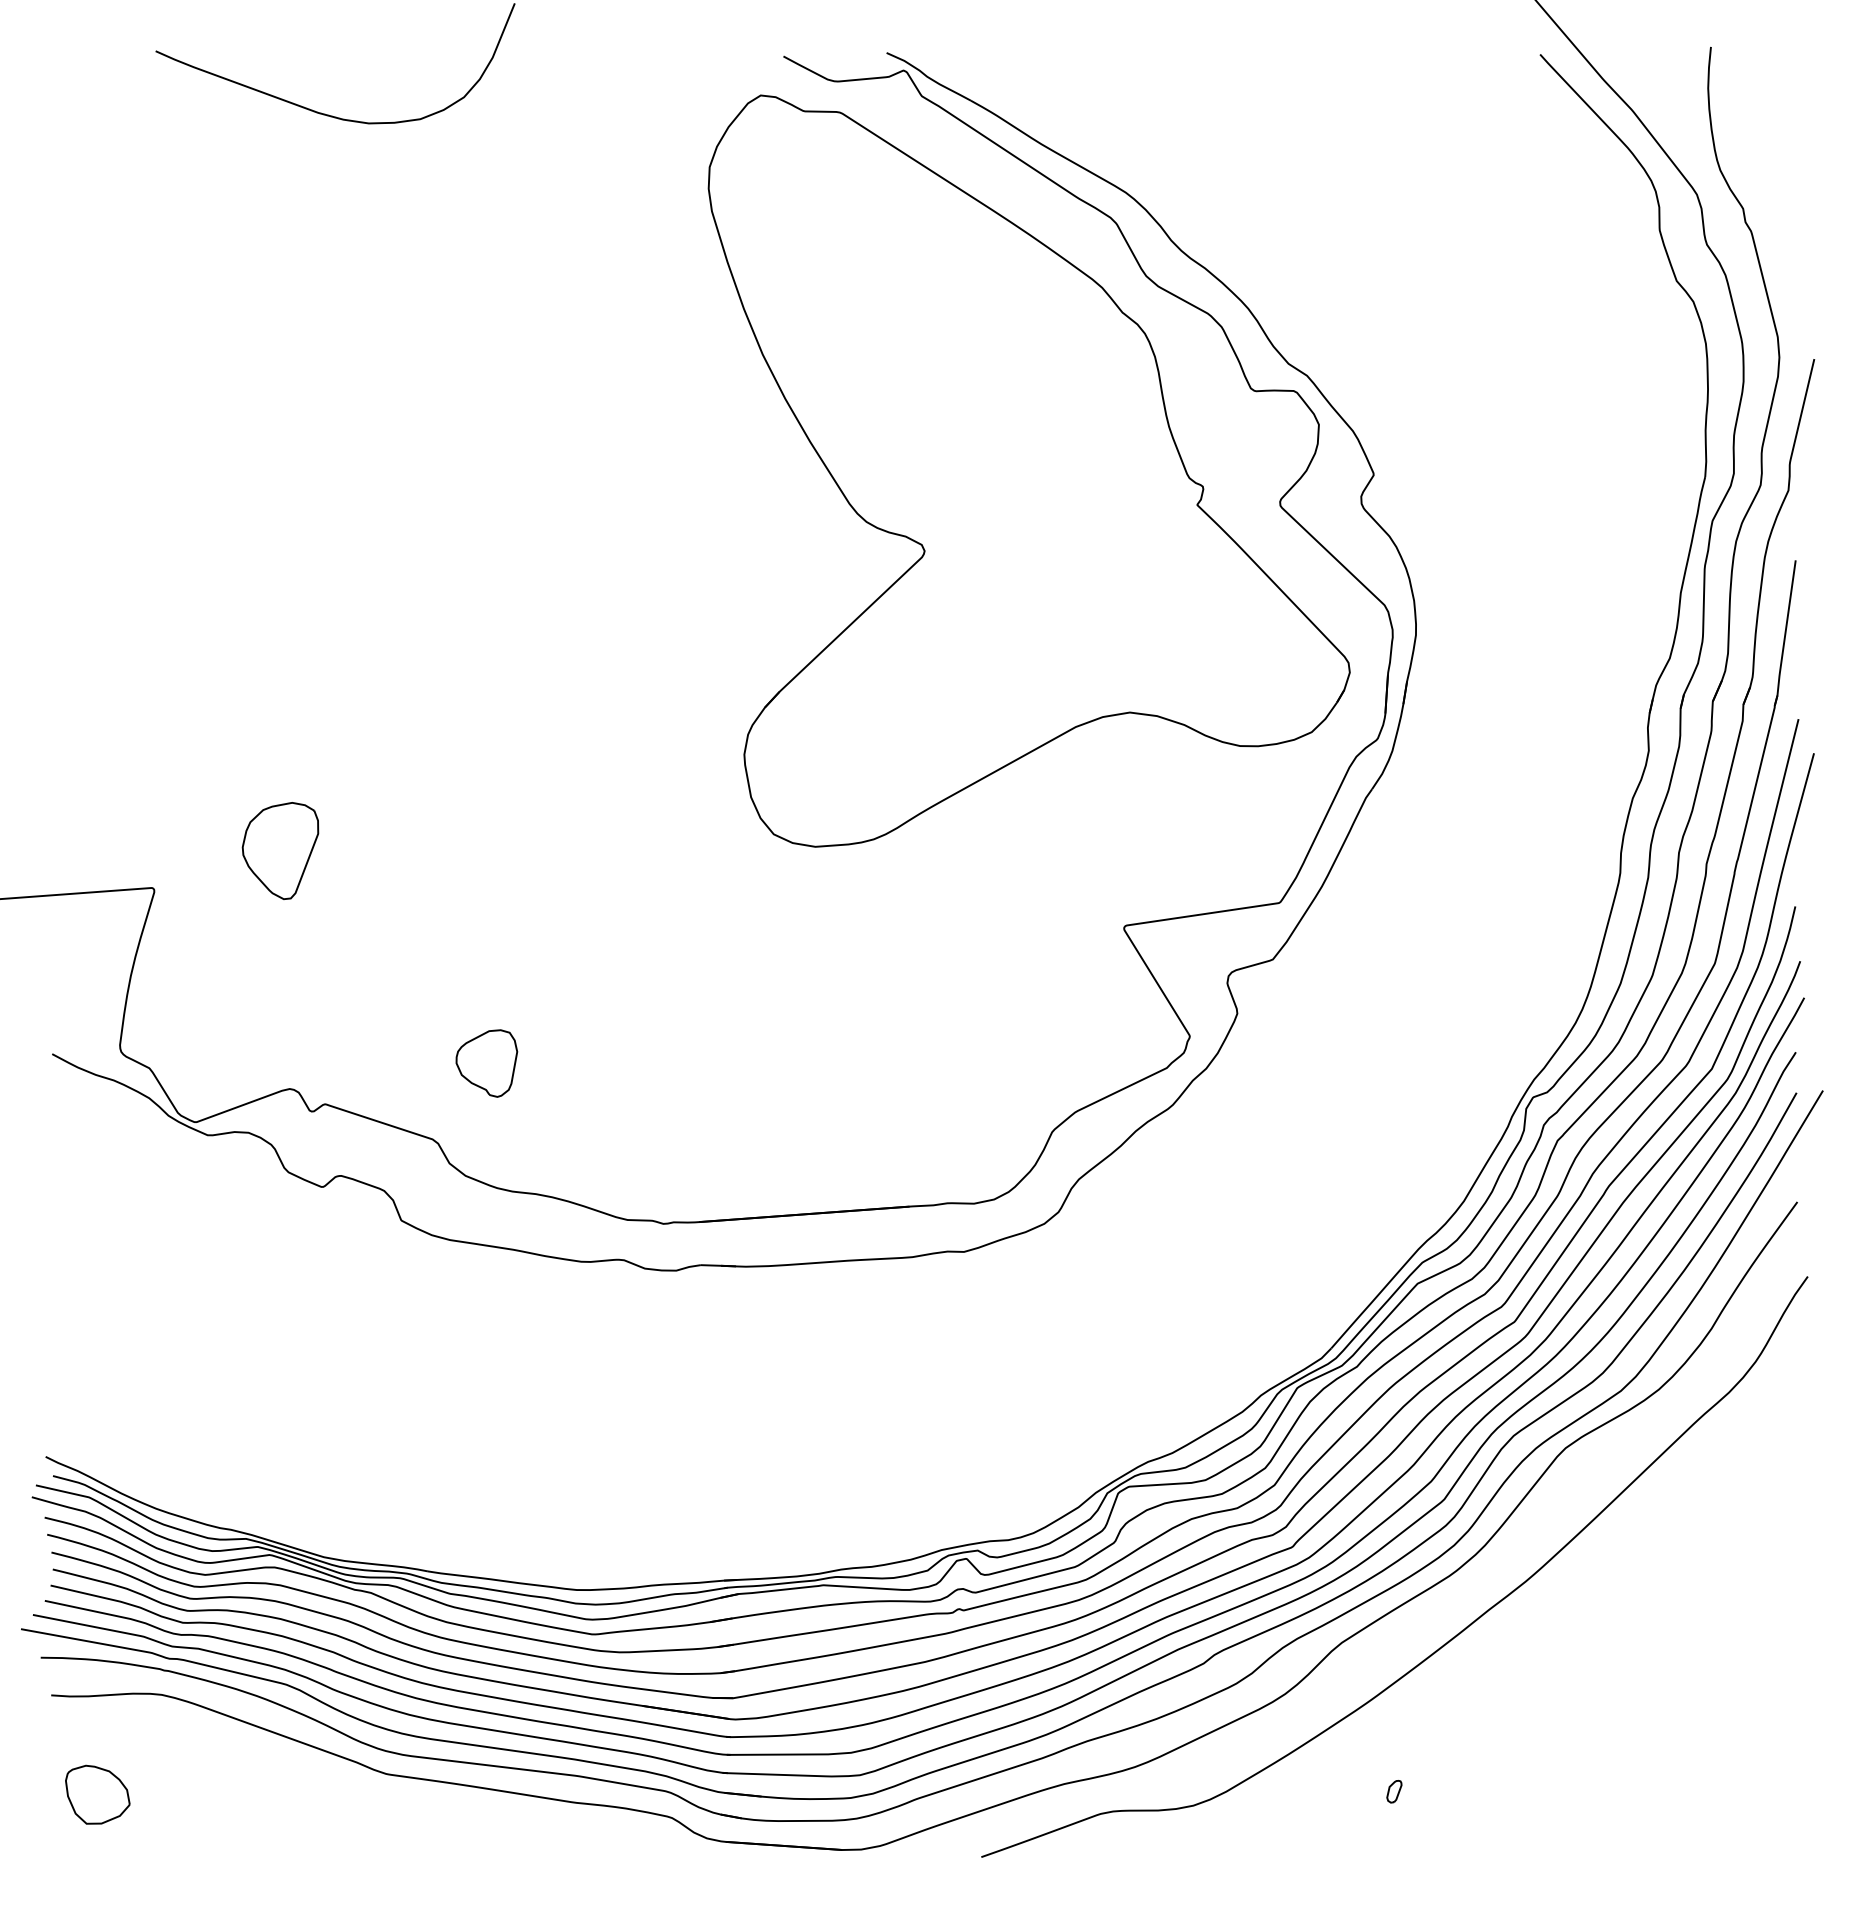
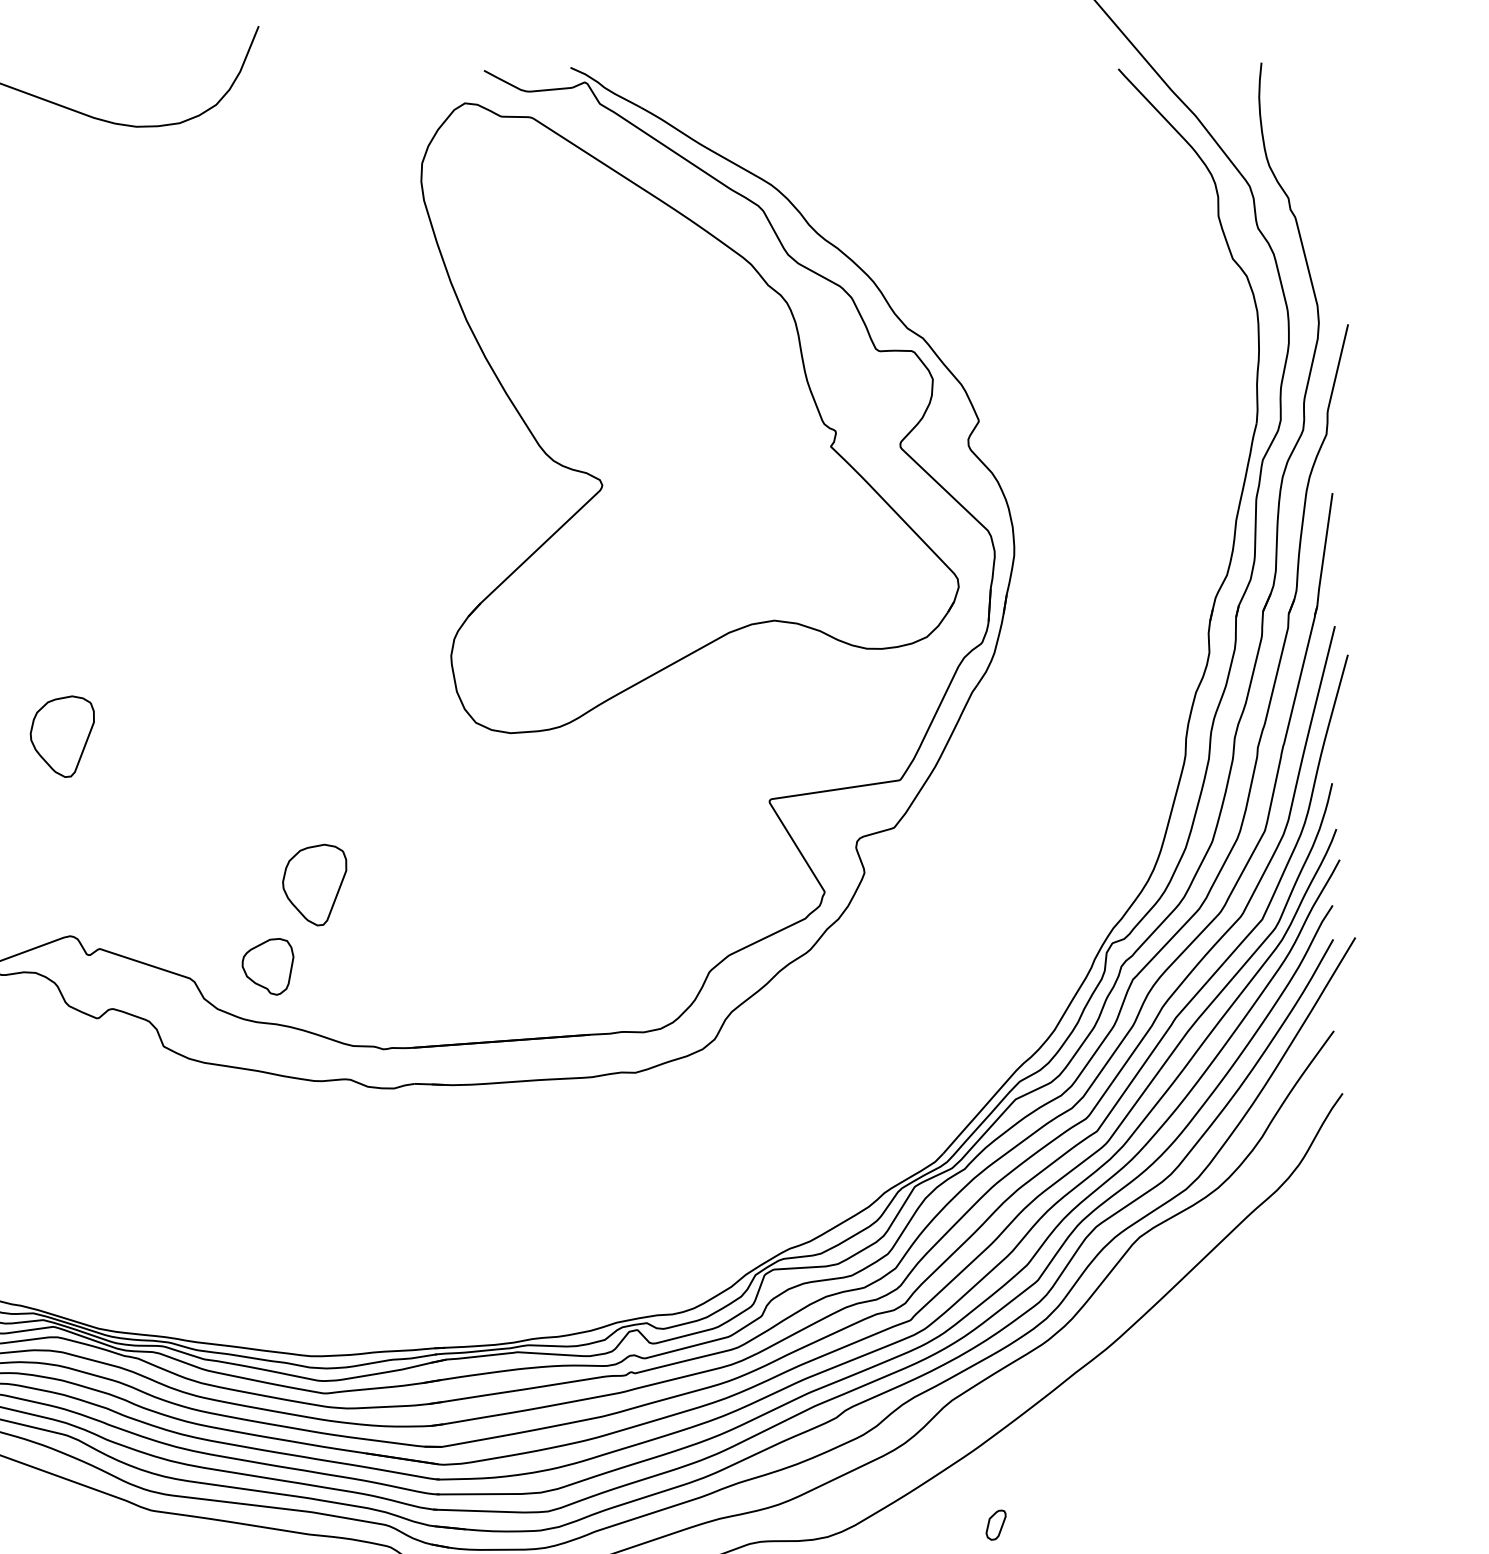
part: (581, 1027) -> (314, 884), added
part: (486, 1063) -> (267, 966), moved
part: (1394, 1791) -> (996, 1525), size x1.6

